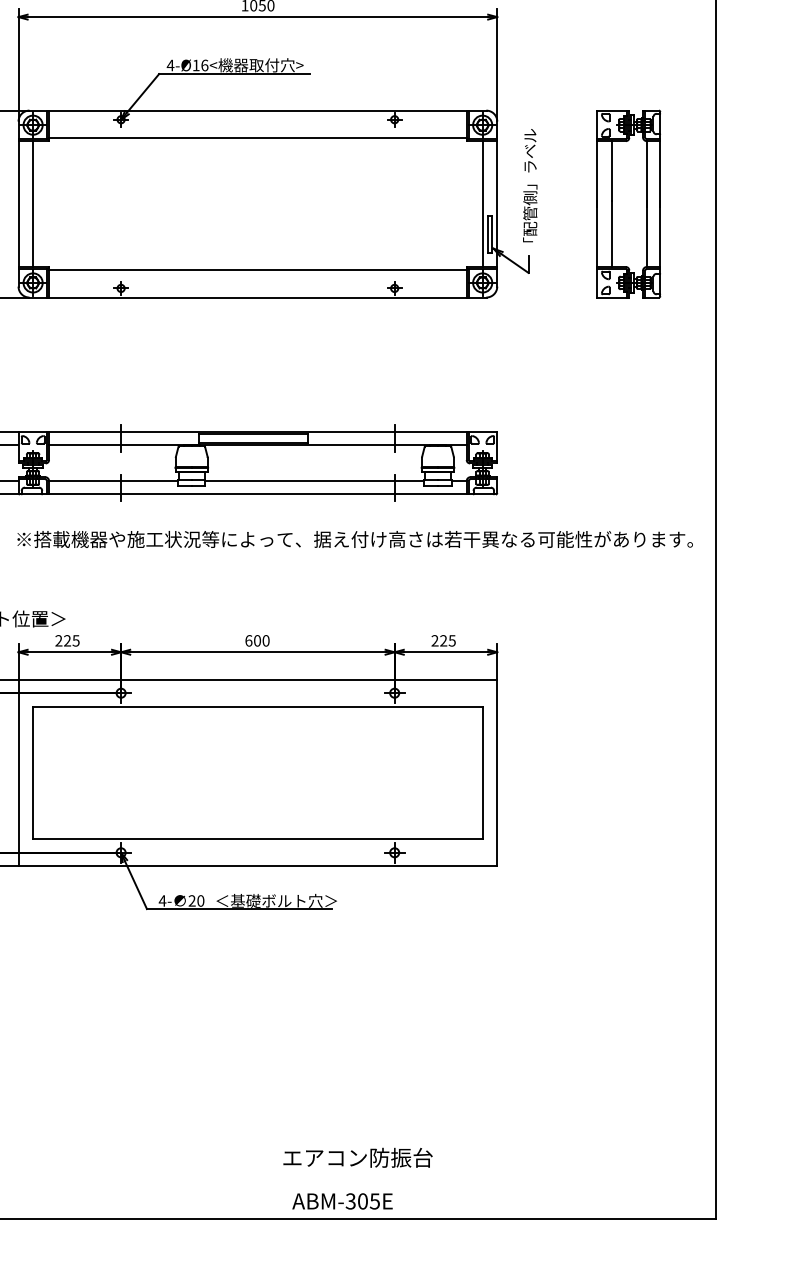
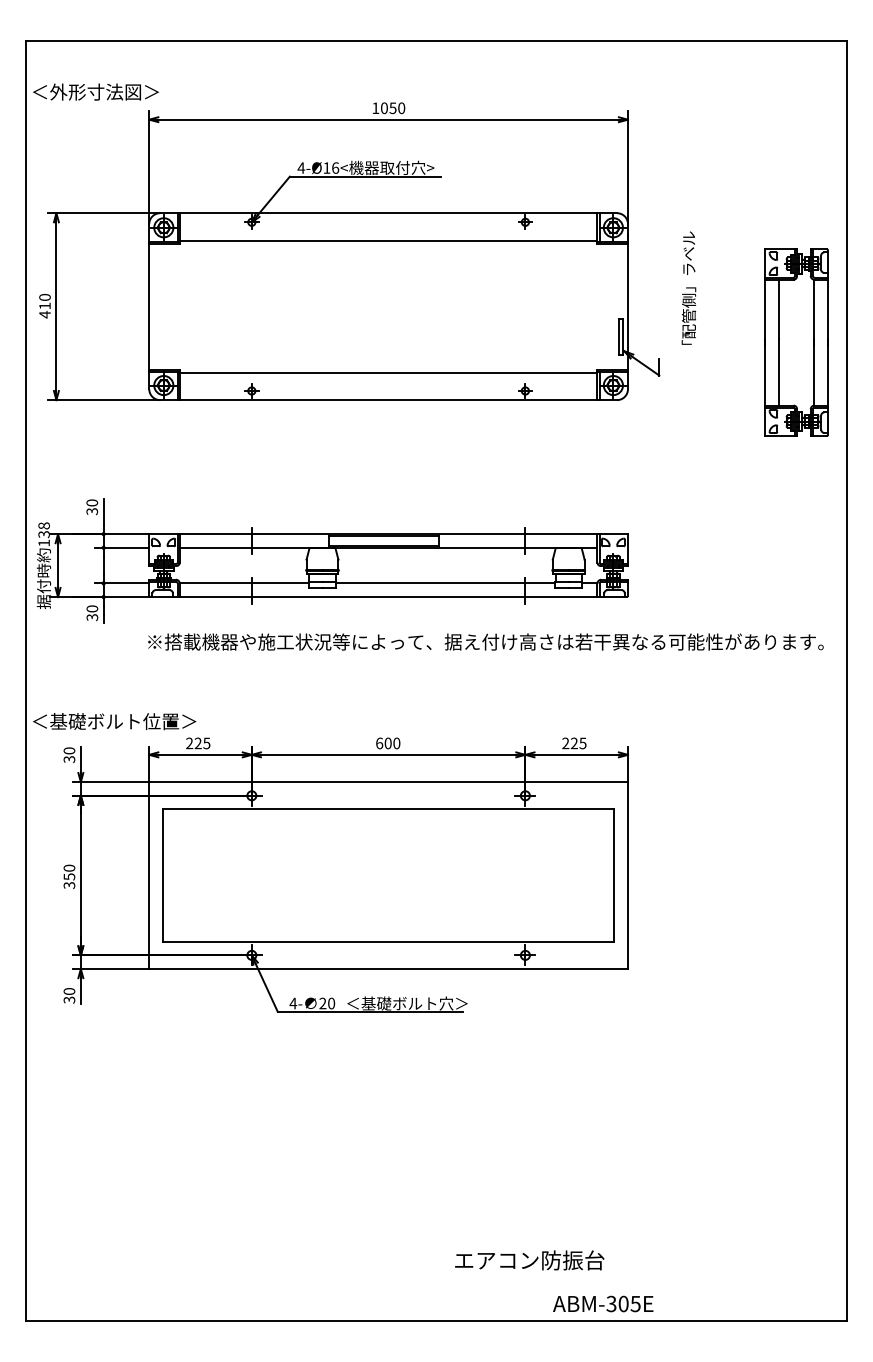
text: (529, 184) -> (688, 287), moved
line: (32, 203) -> (163, 306), removed
line: (482, 203) -> (613, 306), removed
part: (628, 203) -> (796, 342), moved
text: (357, 1157) -> (529, 1260), moved
text: (342, 1200) -> (603, 1303), moved

